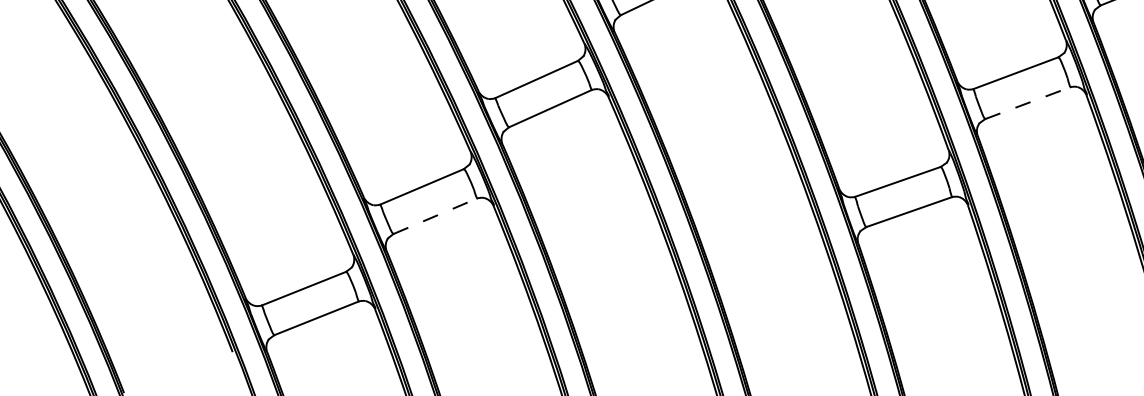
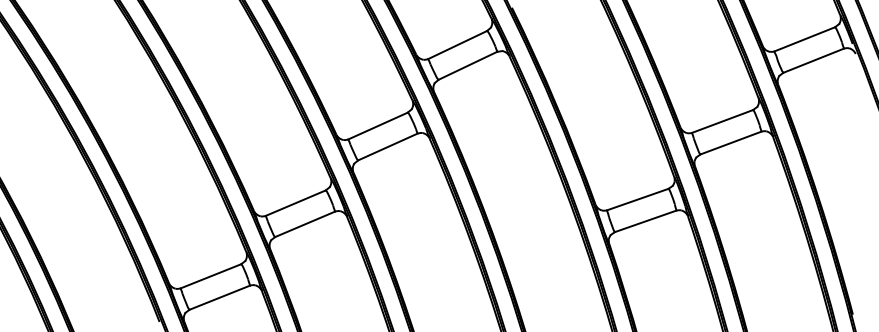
line: (1028, 102) -> (731, 142), dashed -> solid
line: (435, 216) -> (305, 224), dashed -> solid

